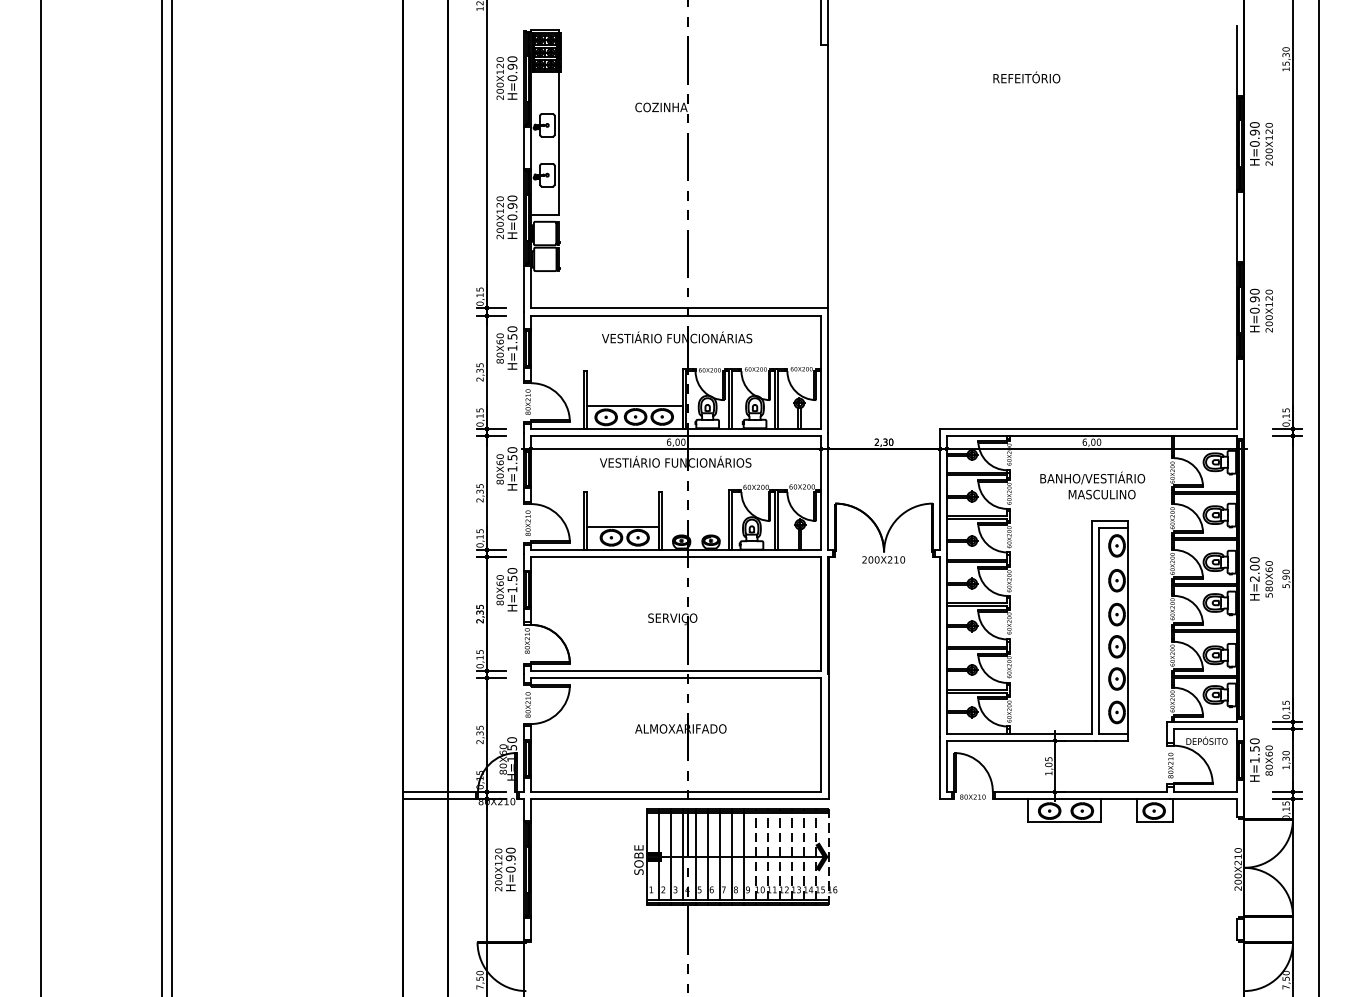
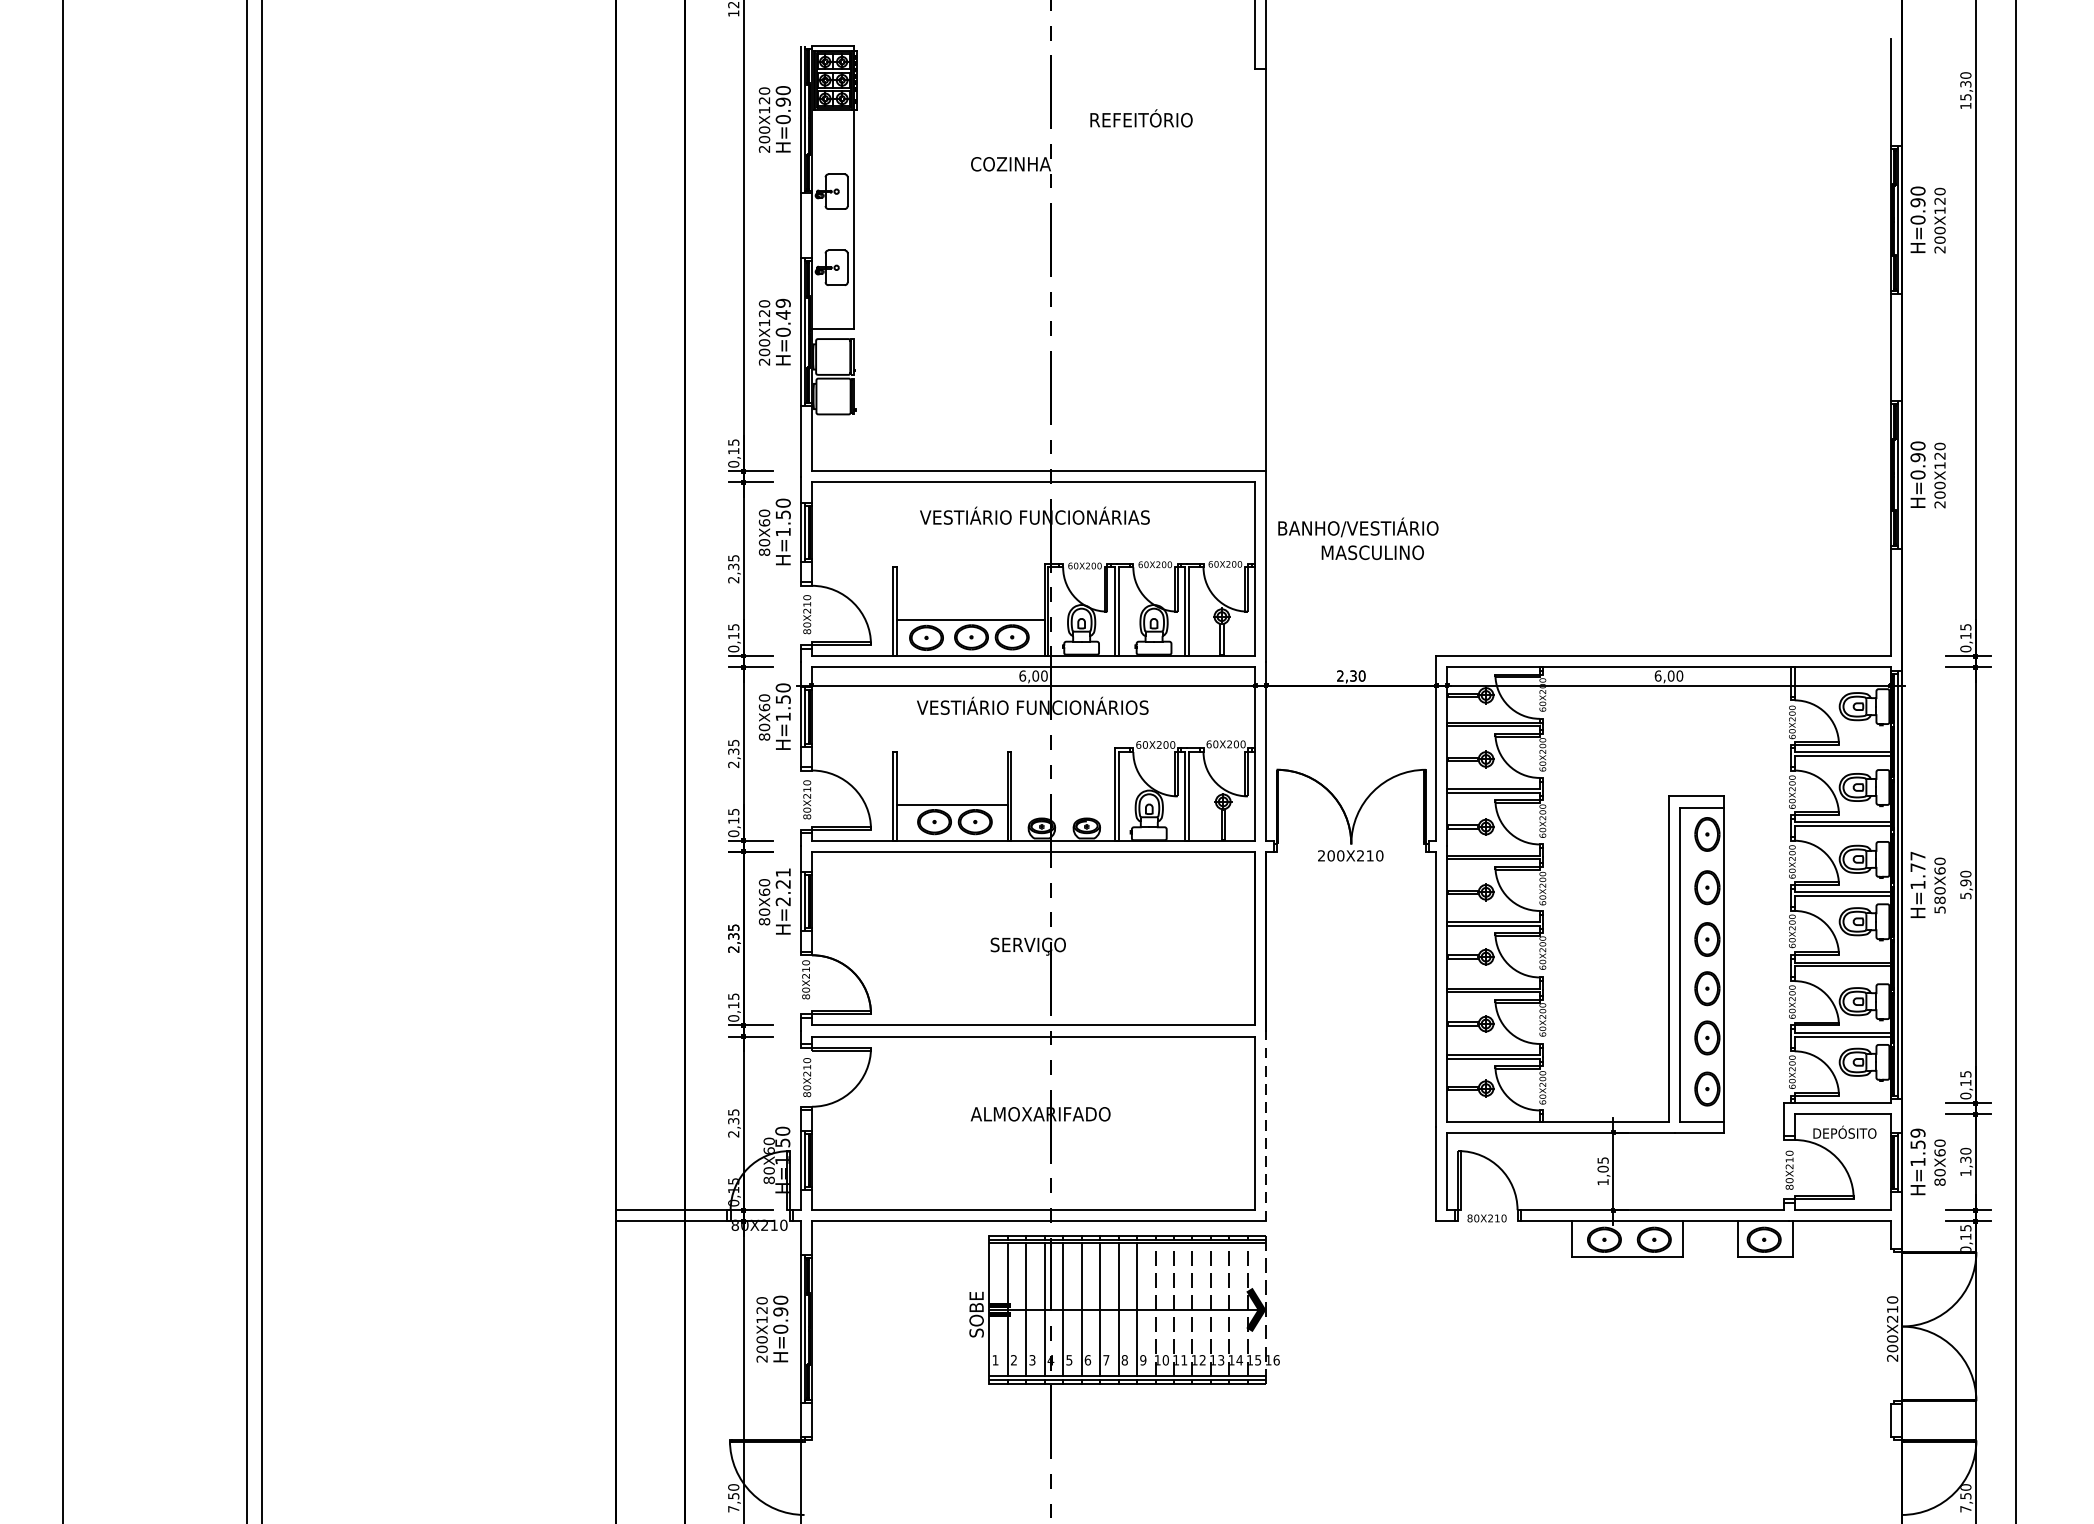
text: (1026, 77) -> (1141, 118), moved
text: (512, 202) -> (783, 309), H=0.90 -> H=0.49
text: (1092, 485) -> (1358, 538), moved
text: (1254, 569) -> (1917, 870), H=2.00 -> H=1.77
text: (512, 580) -> (783, 887), H=1.50 -> H=2.21
line: (828, 736) -> (1266, 1125), solid -> dashed
text: (1254, 741) -> (1917, 1133), H=1.50 -> H=1.59

